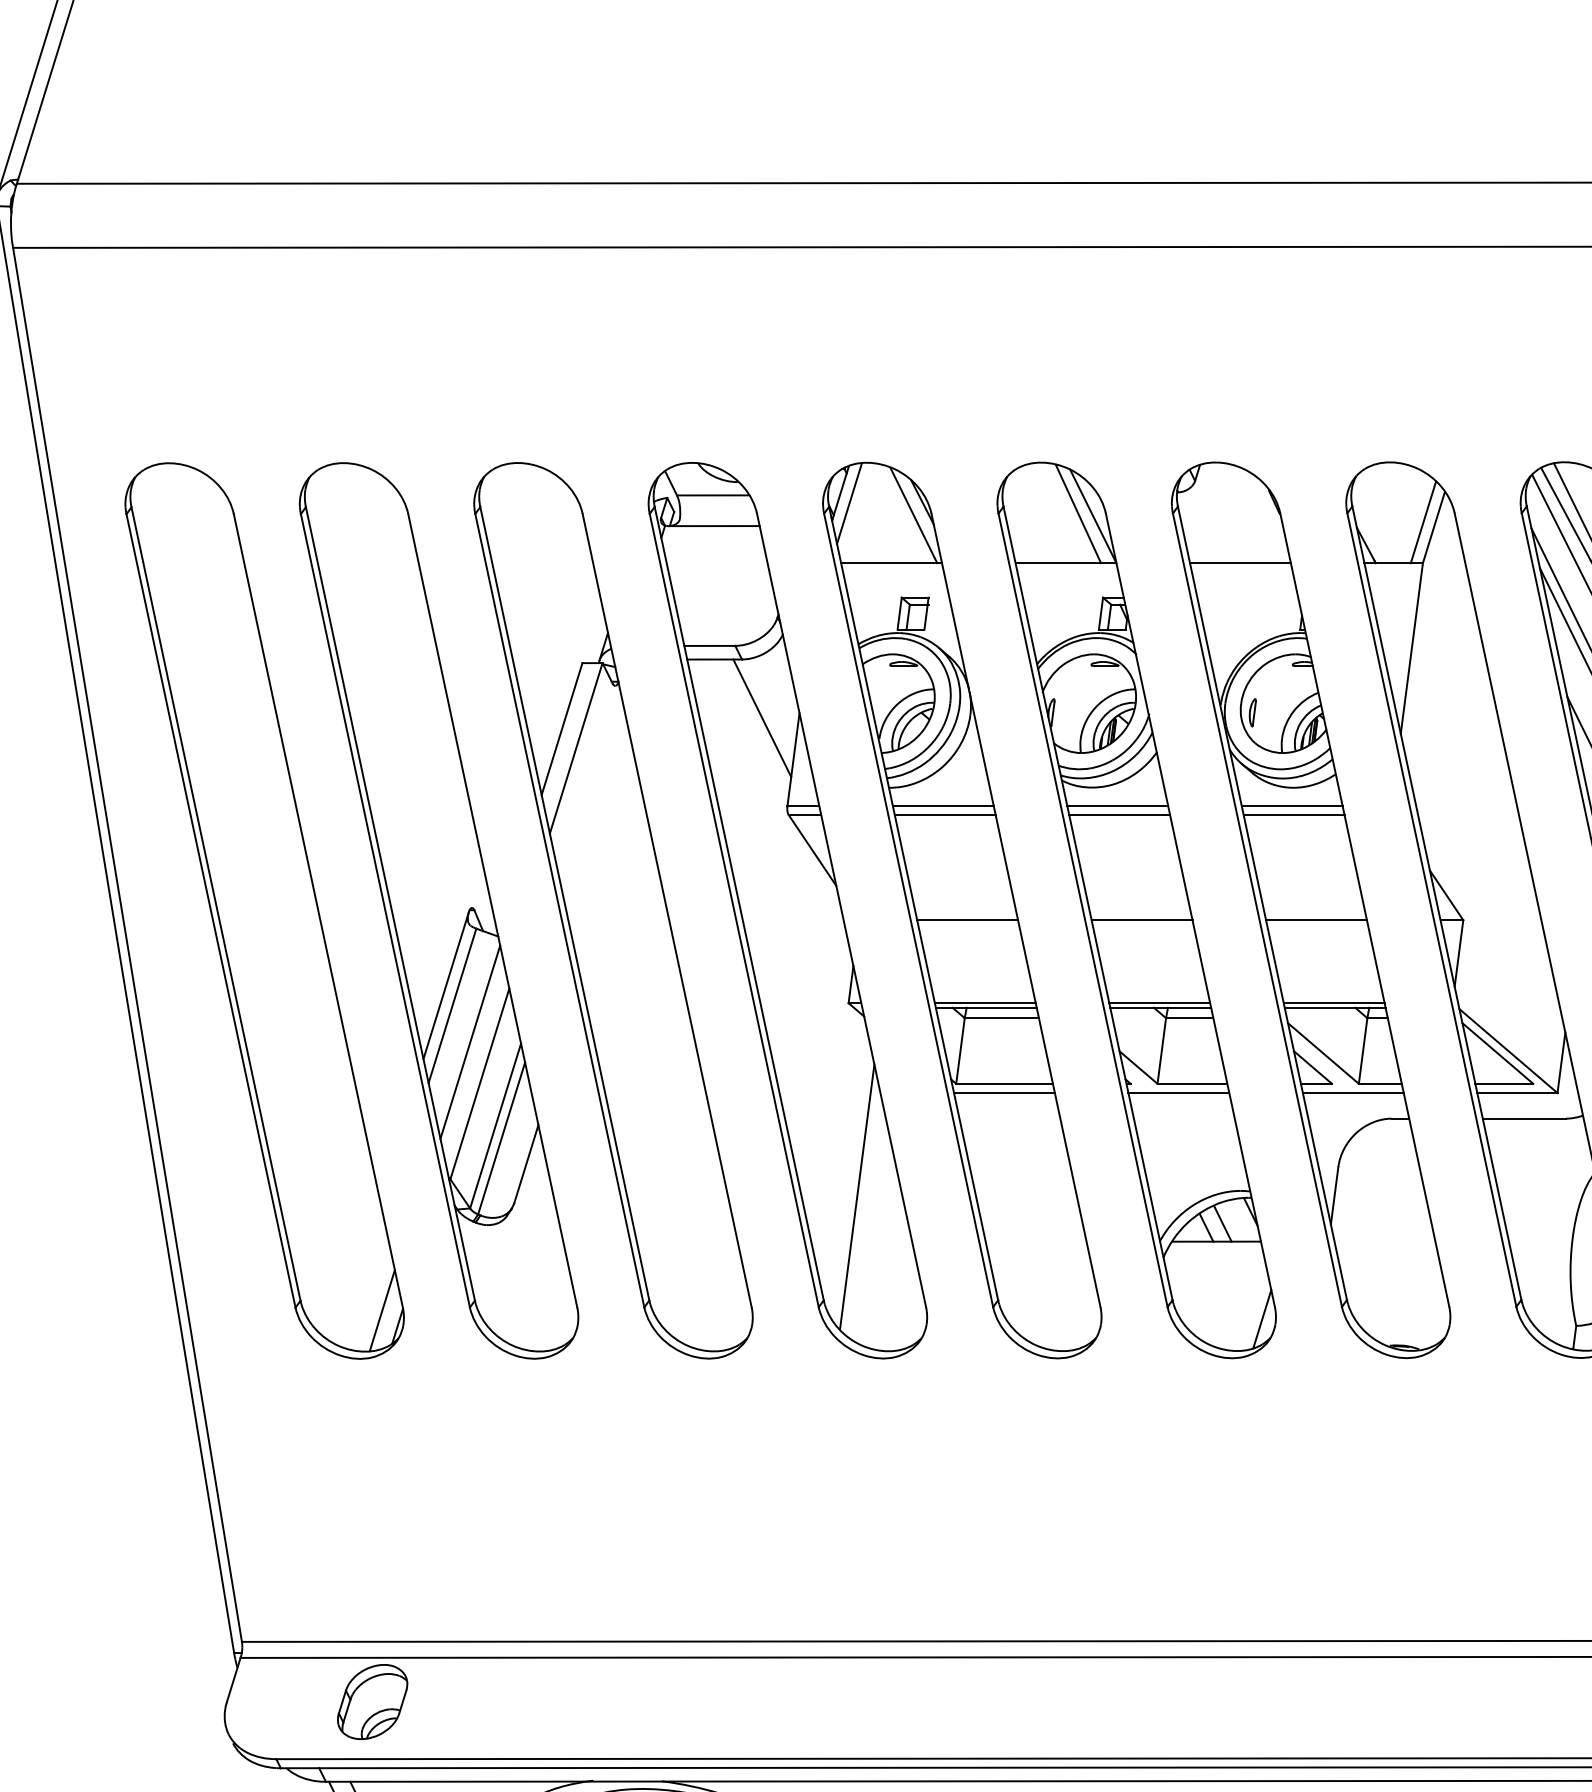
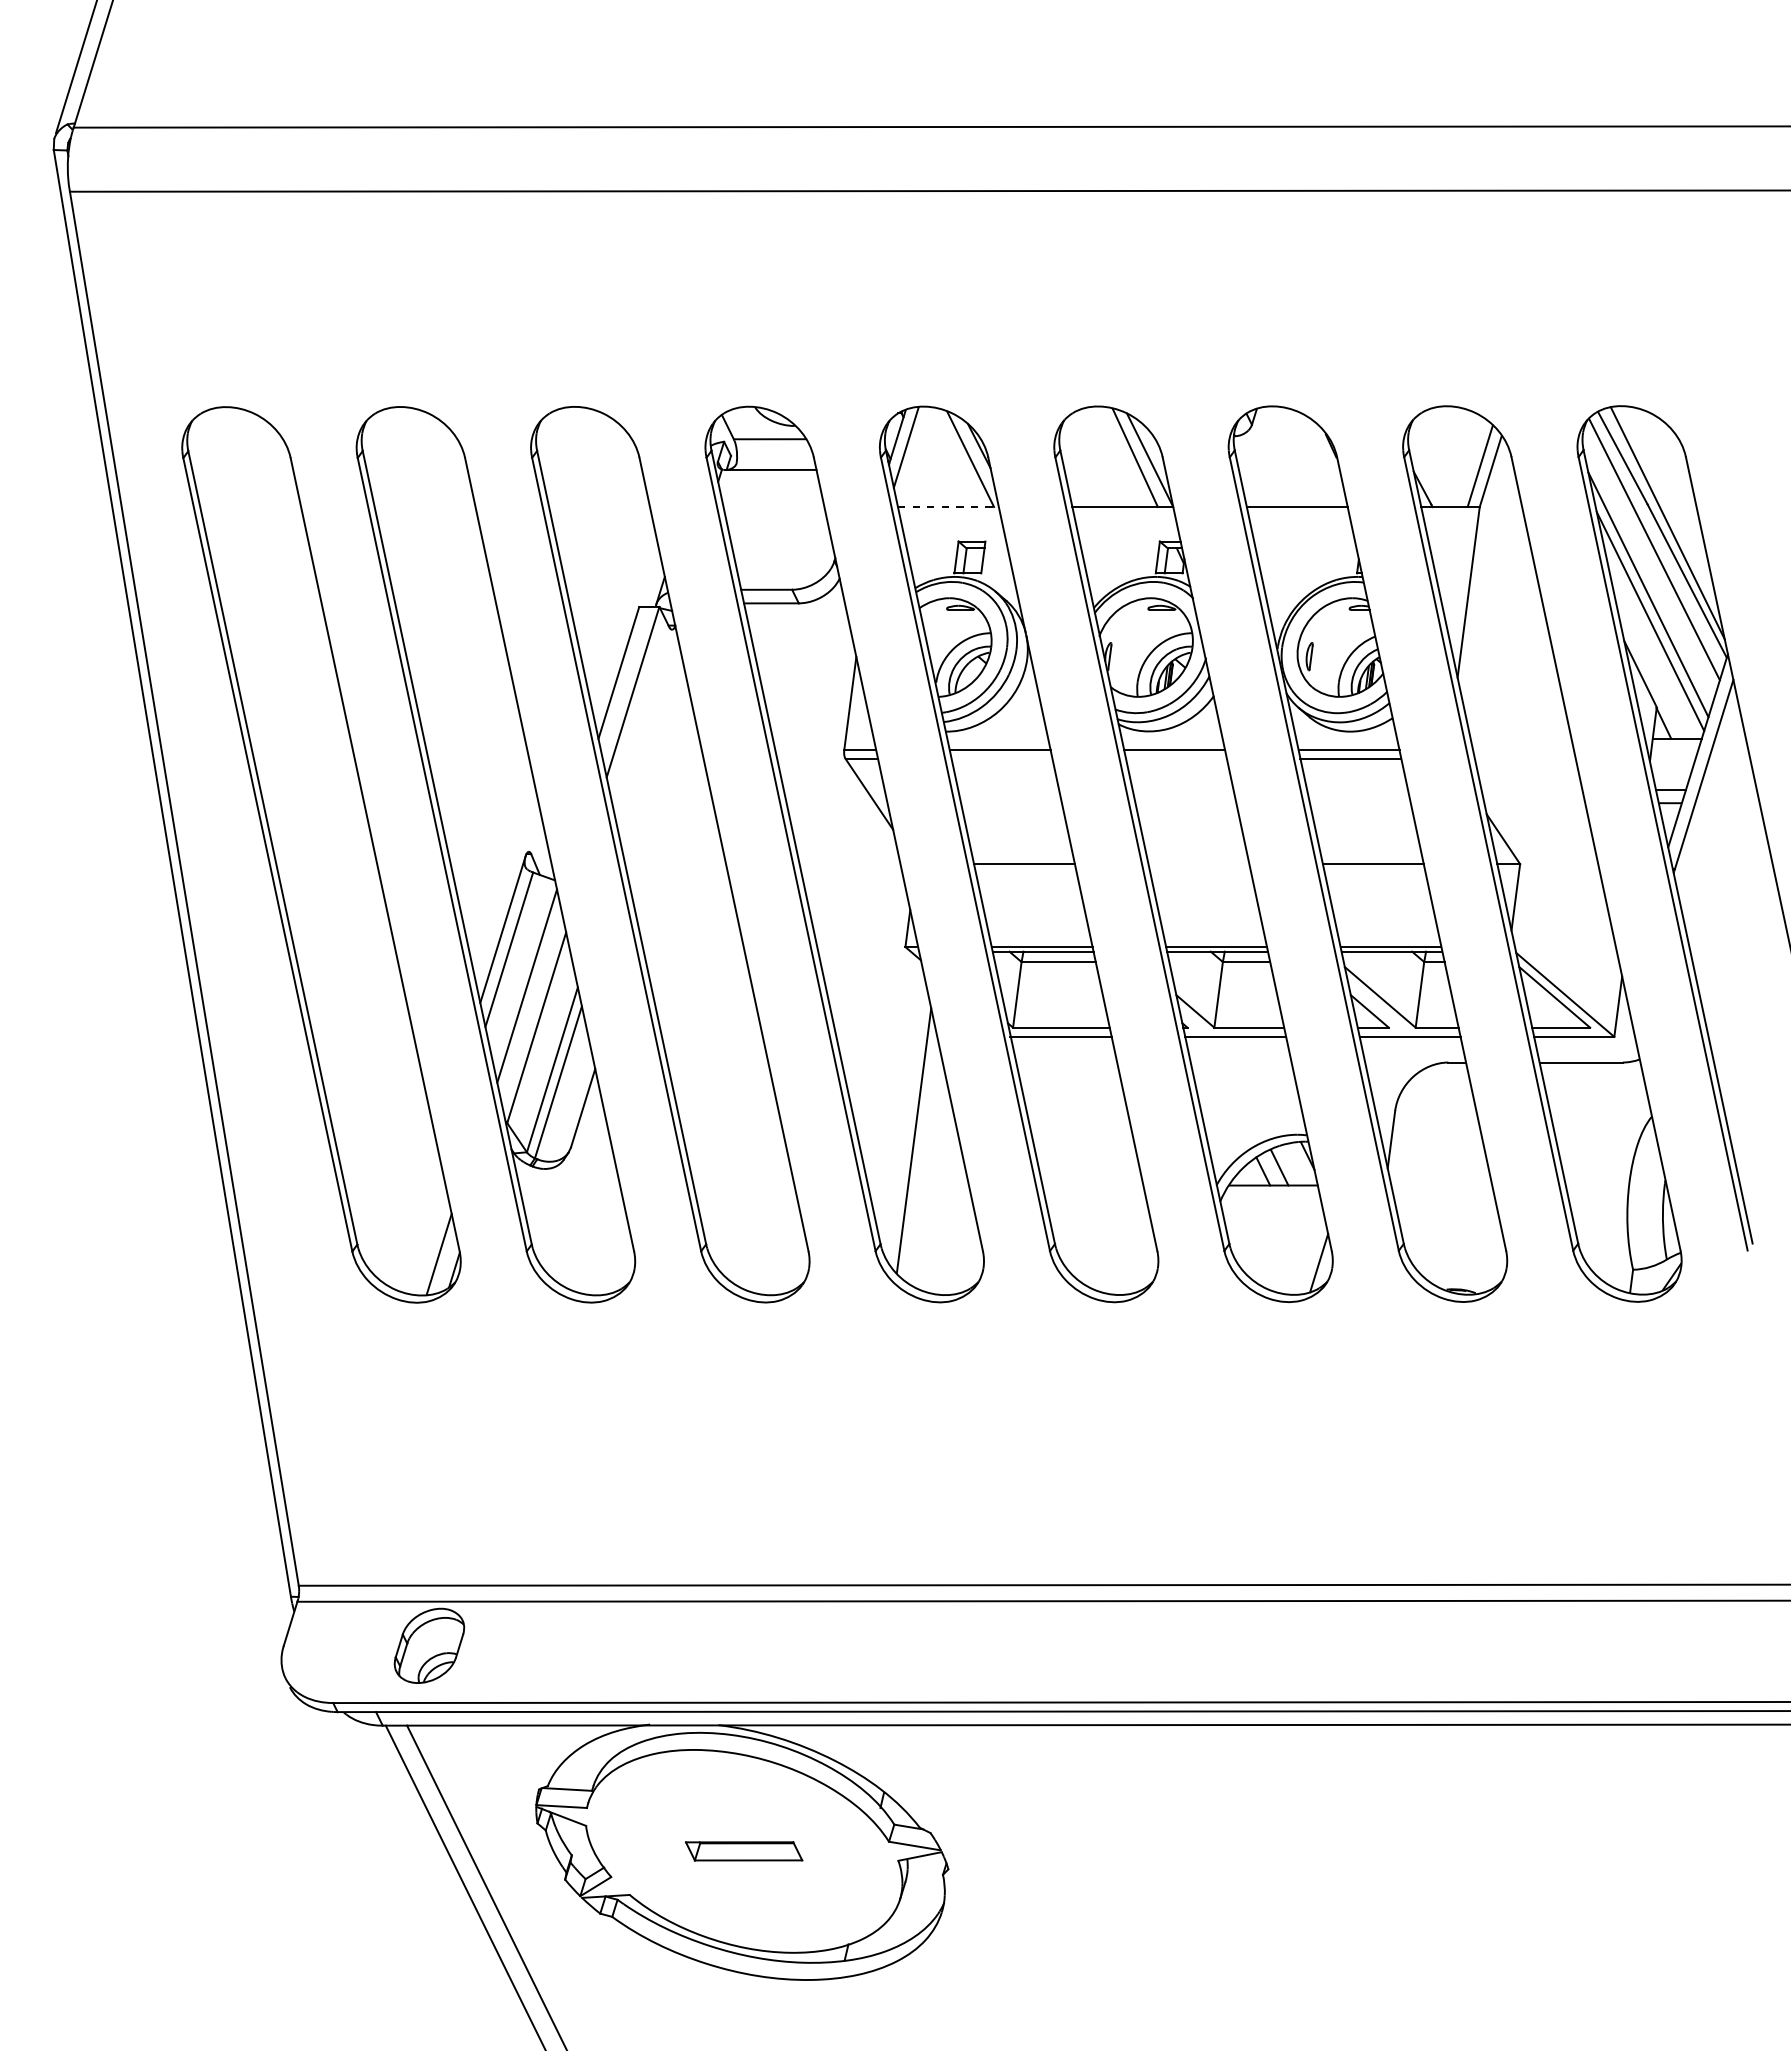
line: (891, 563) -> (948, 507), solid -> dashed
line: (762, 717) -> (819, 661), removed
line: (944, 814) -> (1001, 758), removed
line: (1119, 814) -> (1176, 758), removed
line: (1141, 920) -> (1198, 864), removed

